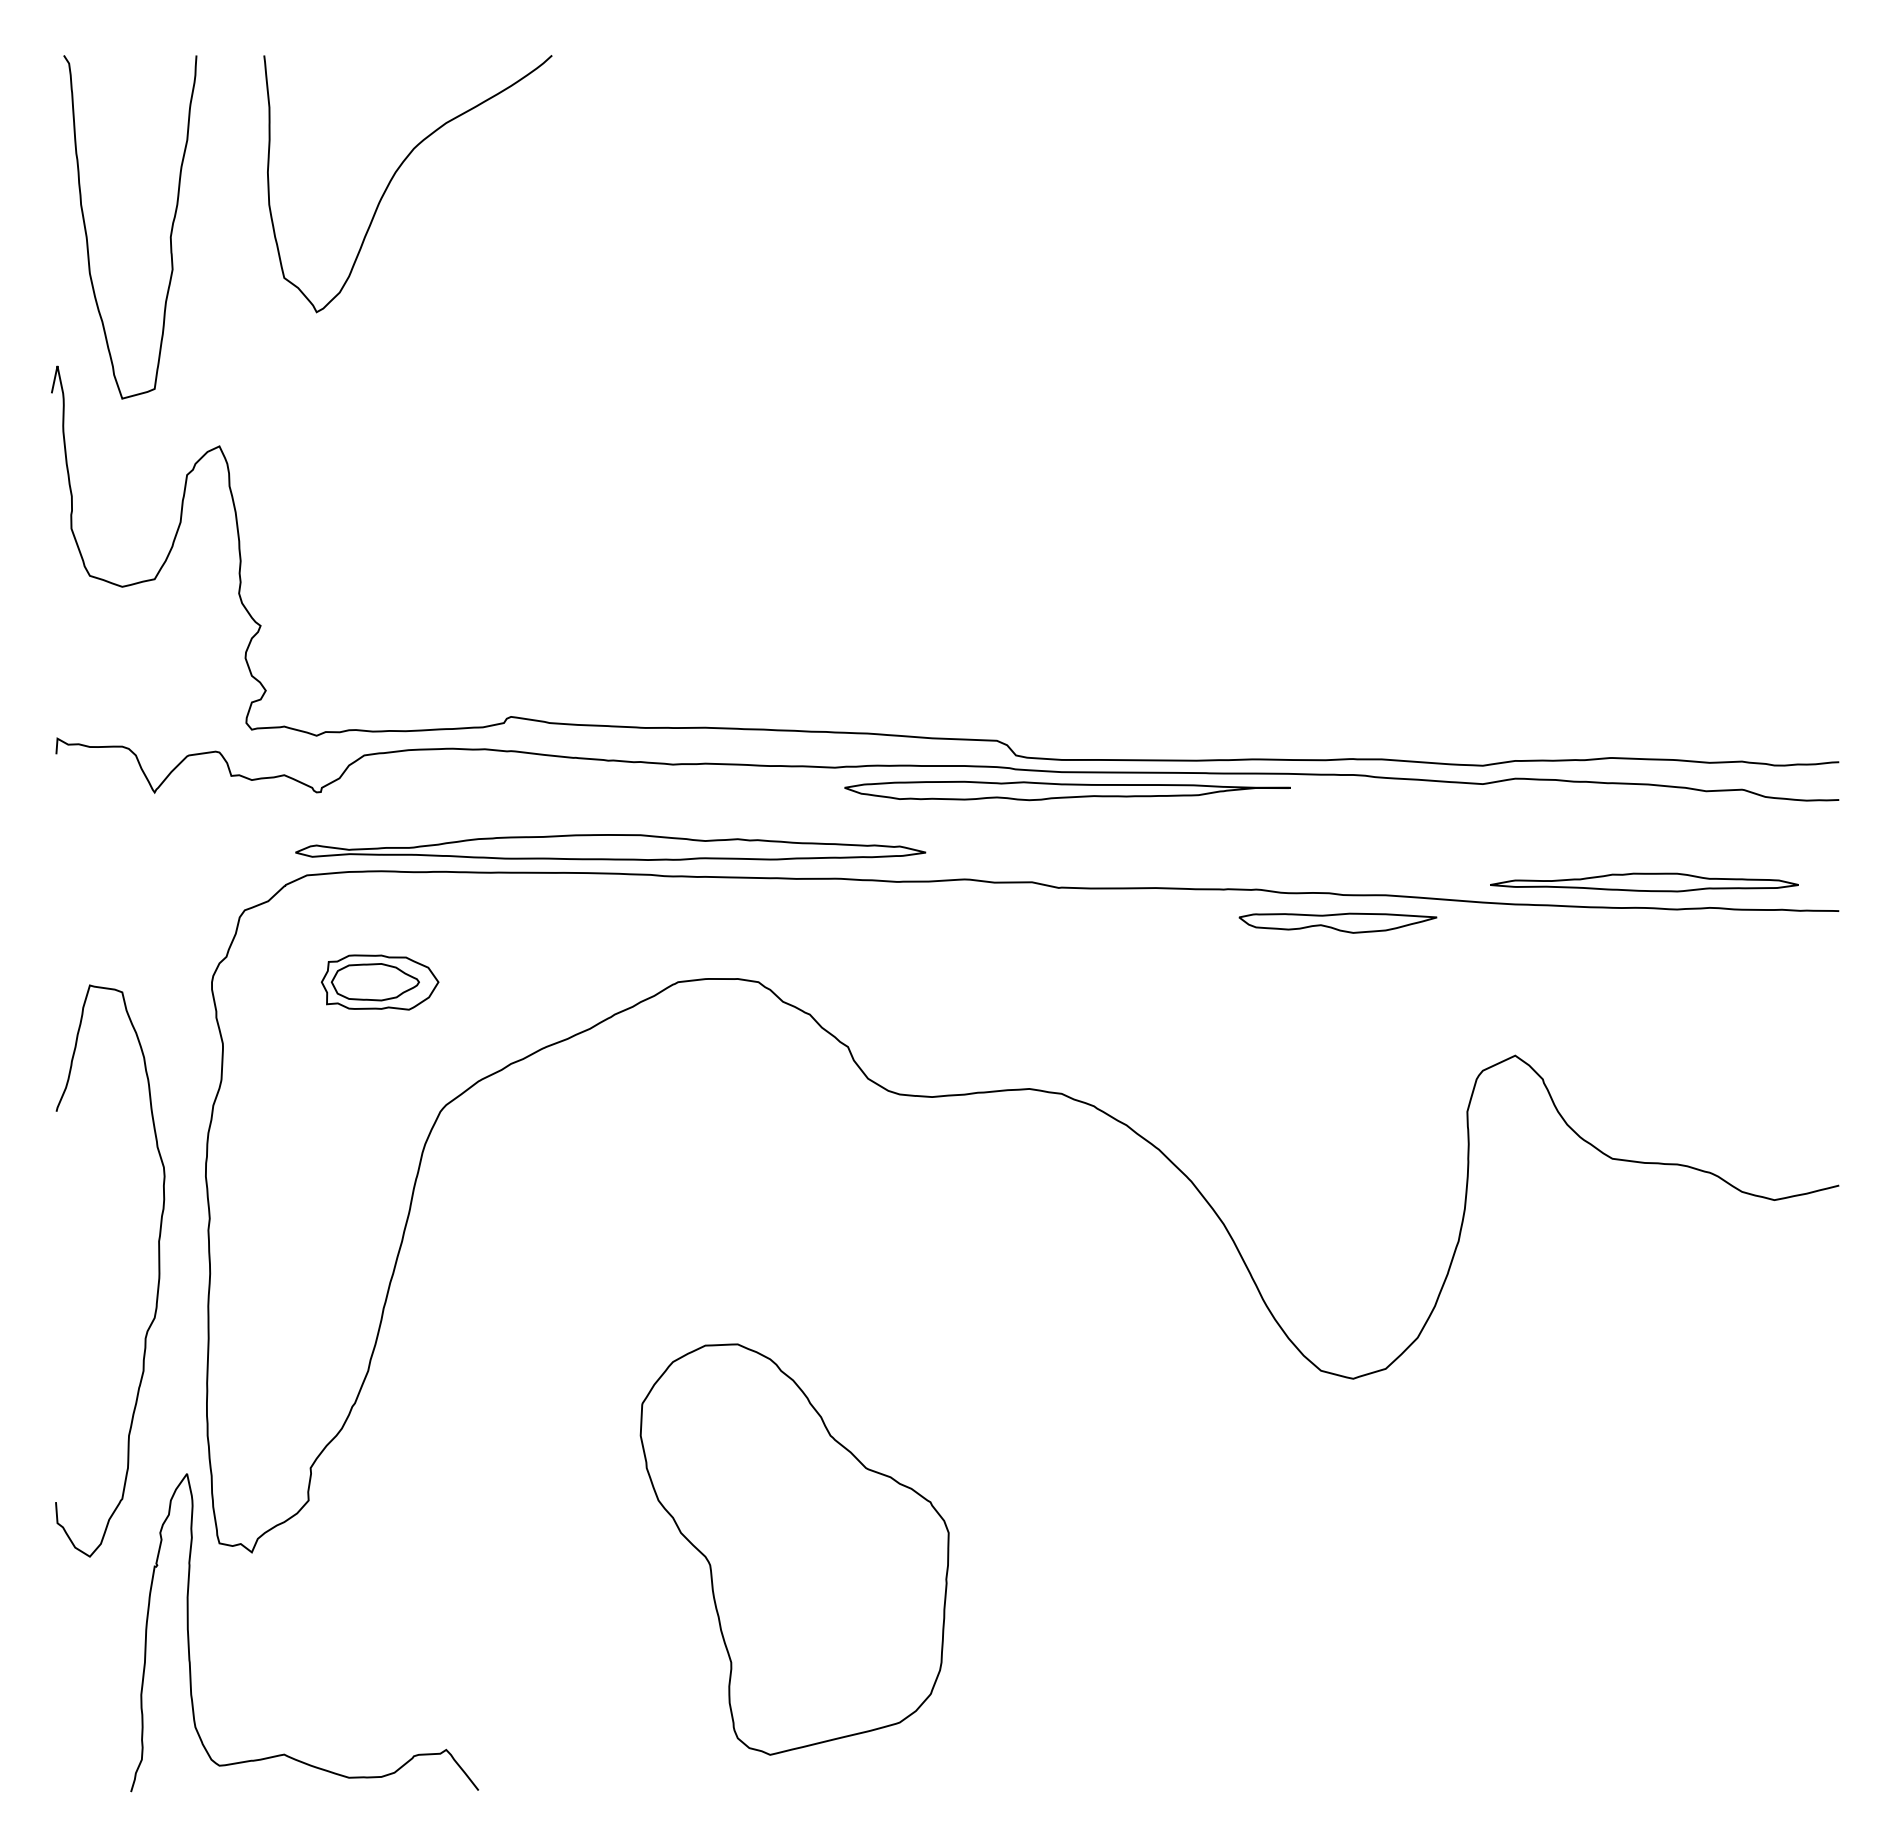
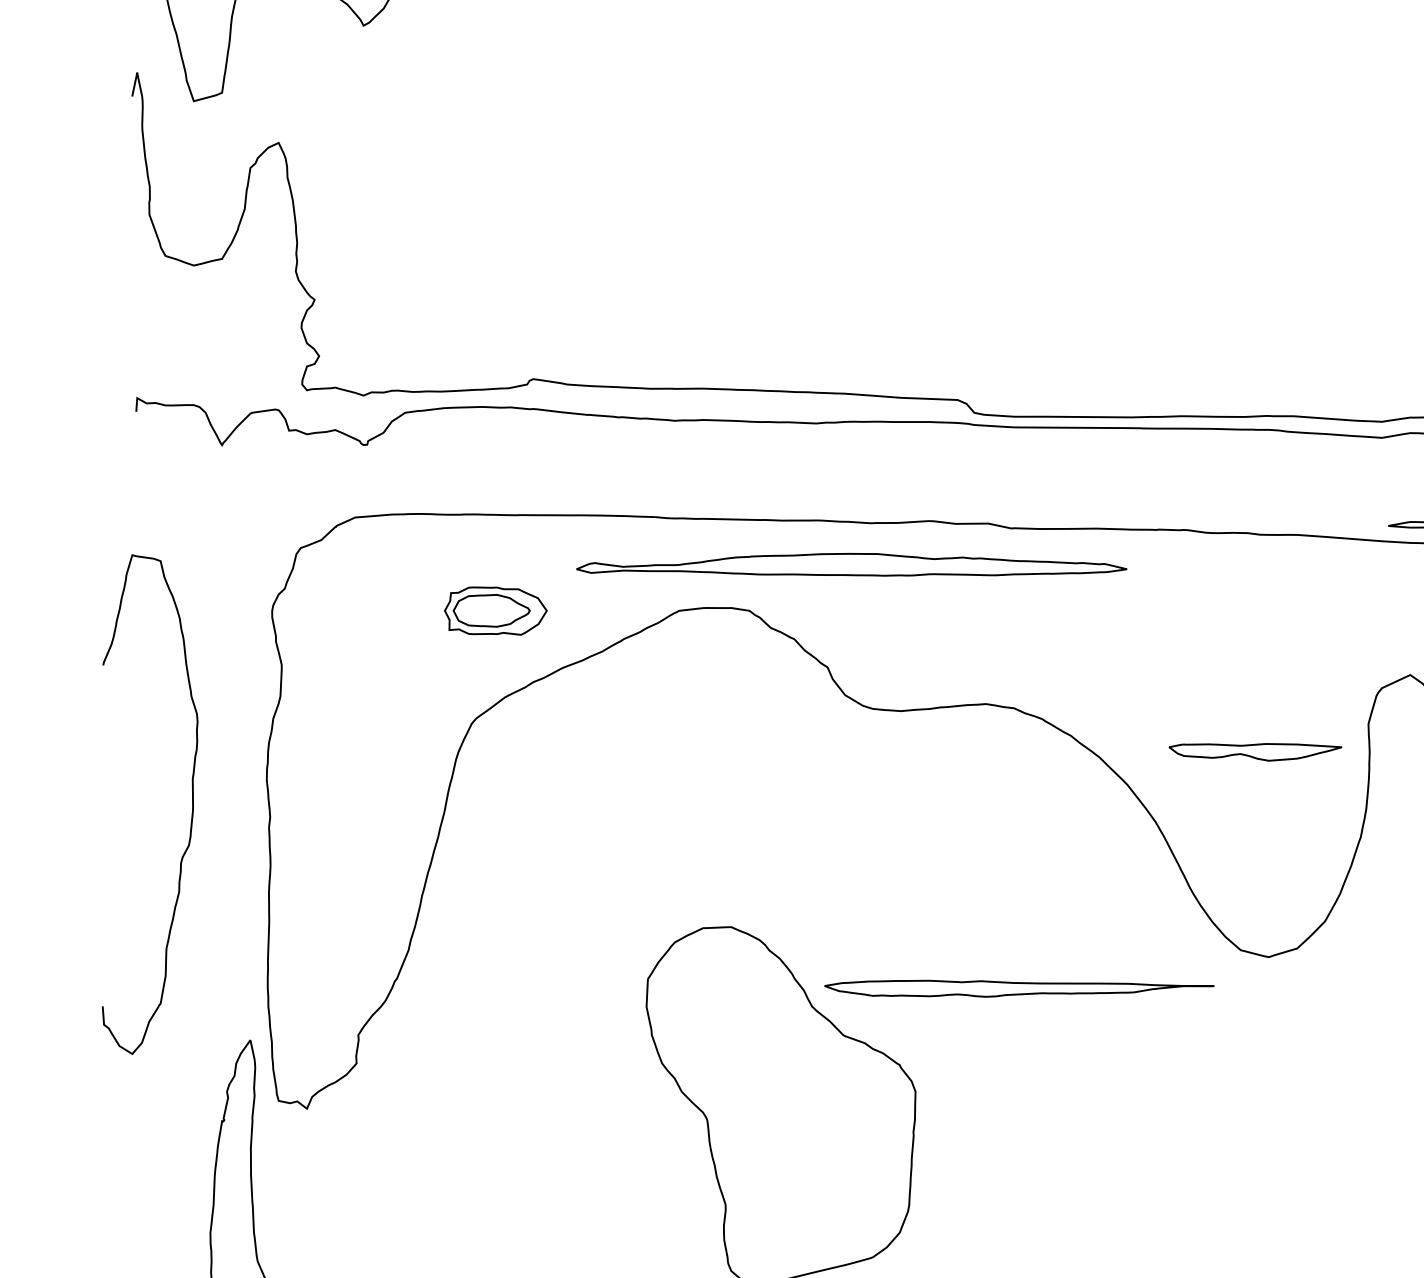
part: (1067, 790) -> (1019, 988), moved
part: (610, 847) -> (851, 564), moved
part: (1337, 922) -> (1255, 751), moved
part: (380, 982) -> (496, 611), moved
curve: (158, 1270) -> (192, 804), moved

